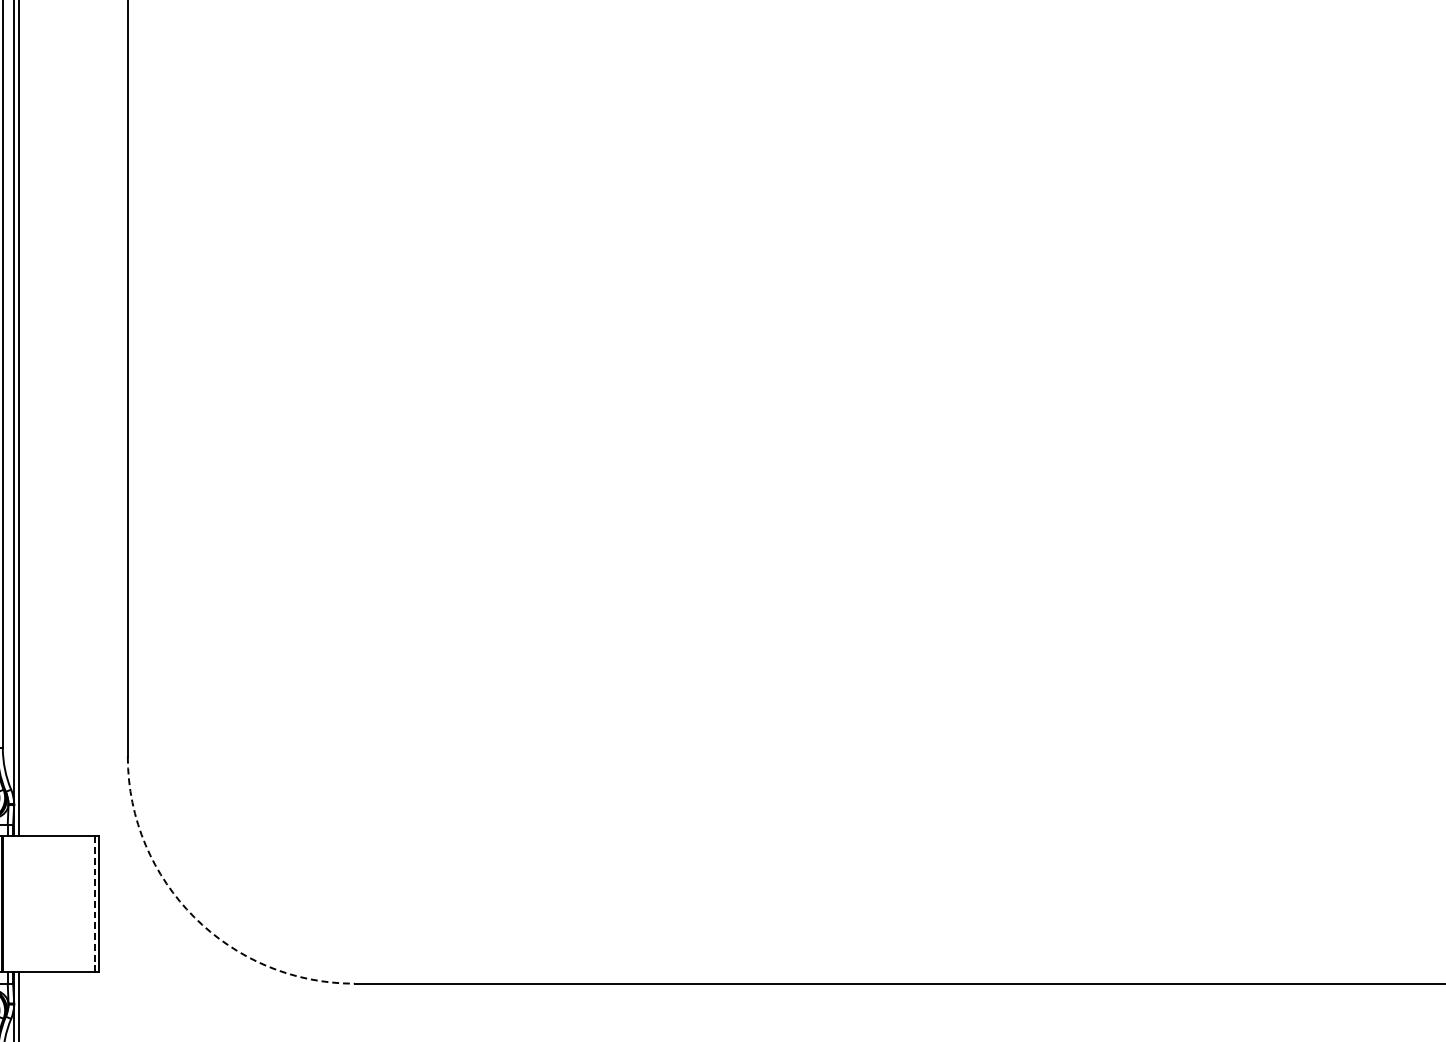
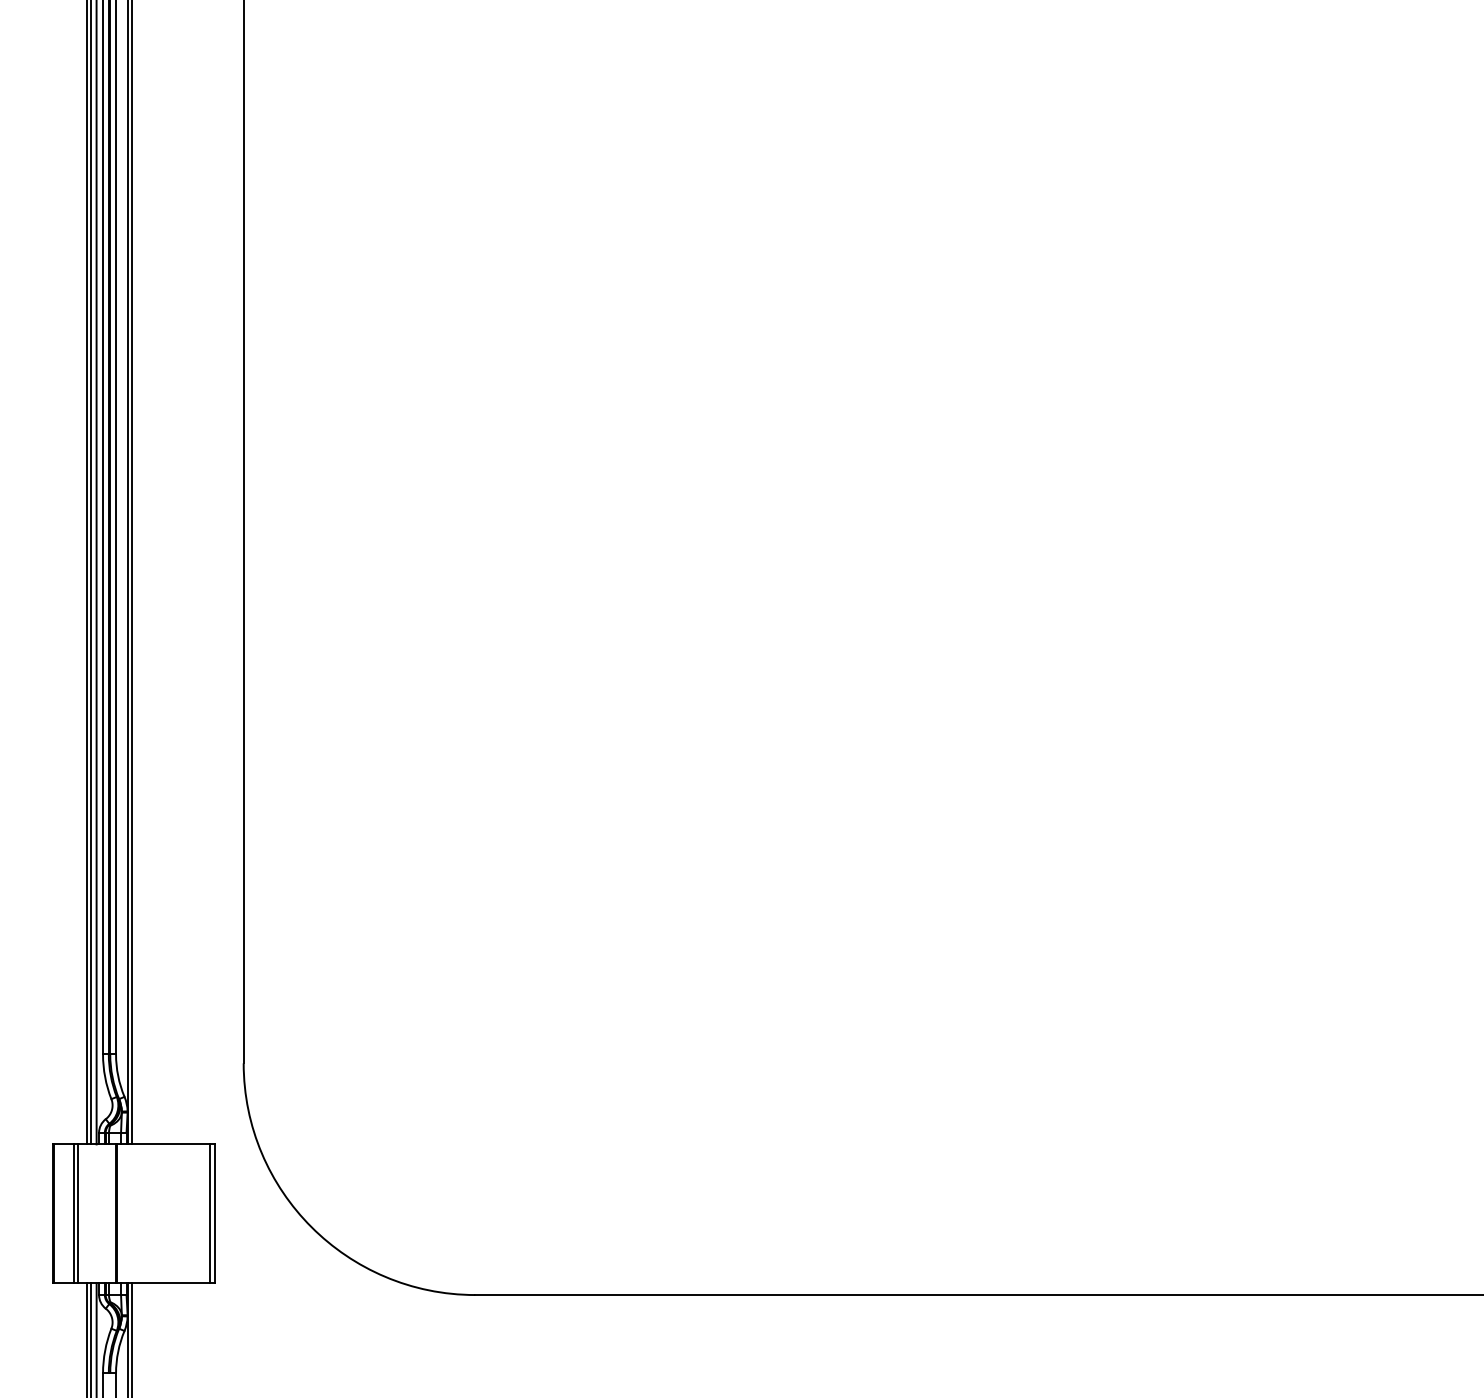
line: (94, 903) -> (209, 1213), dashed -> solid
arc: (194, 917) -> (311, 1227), dashed -> solid

